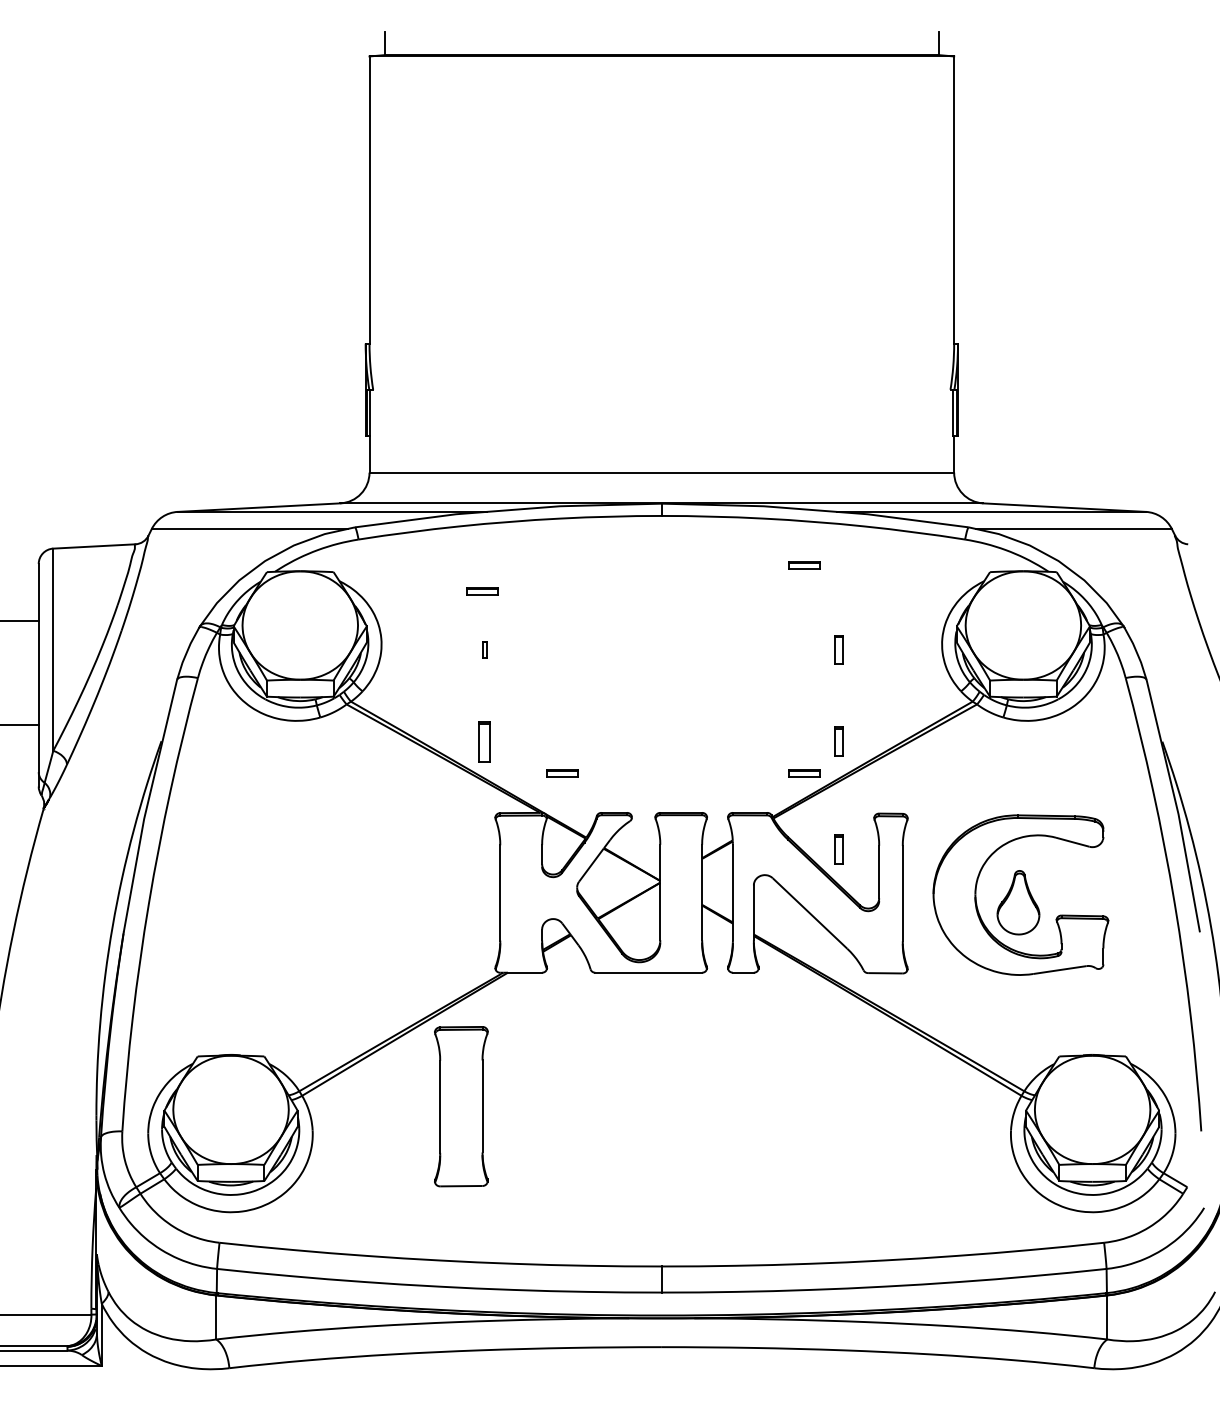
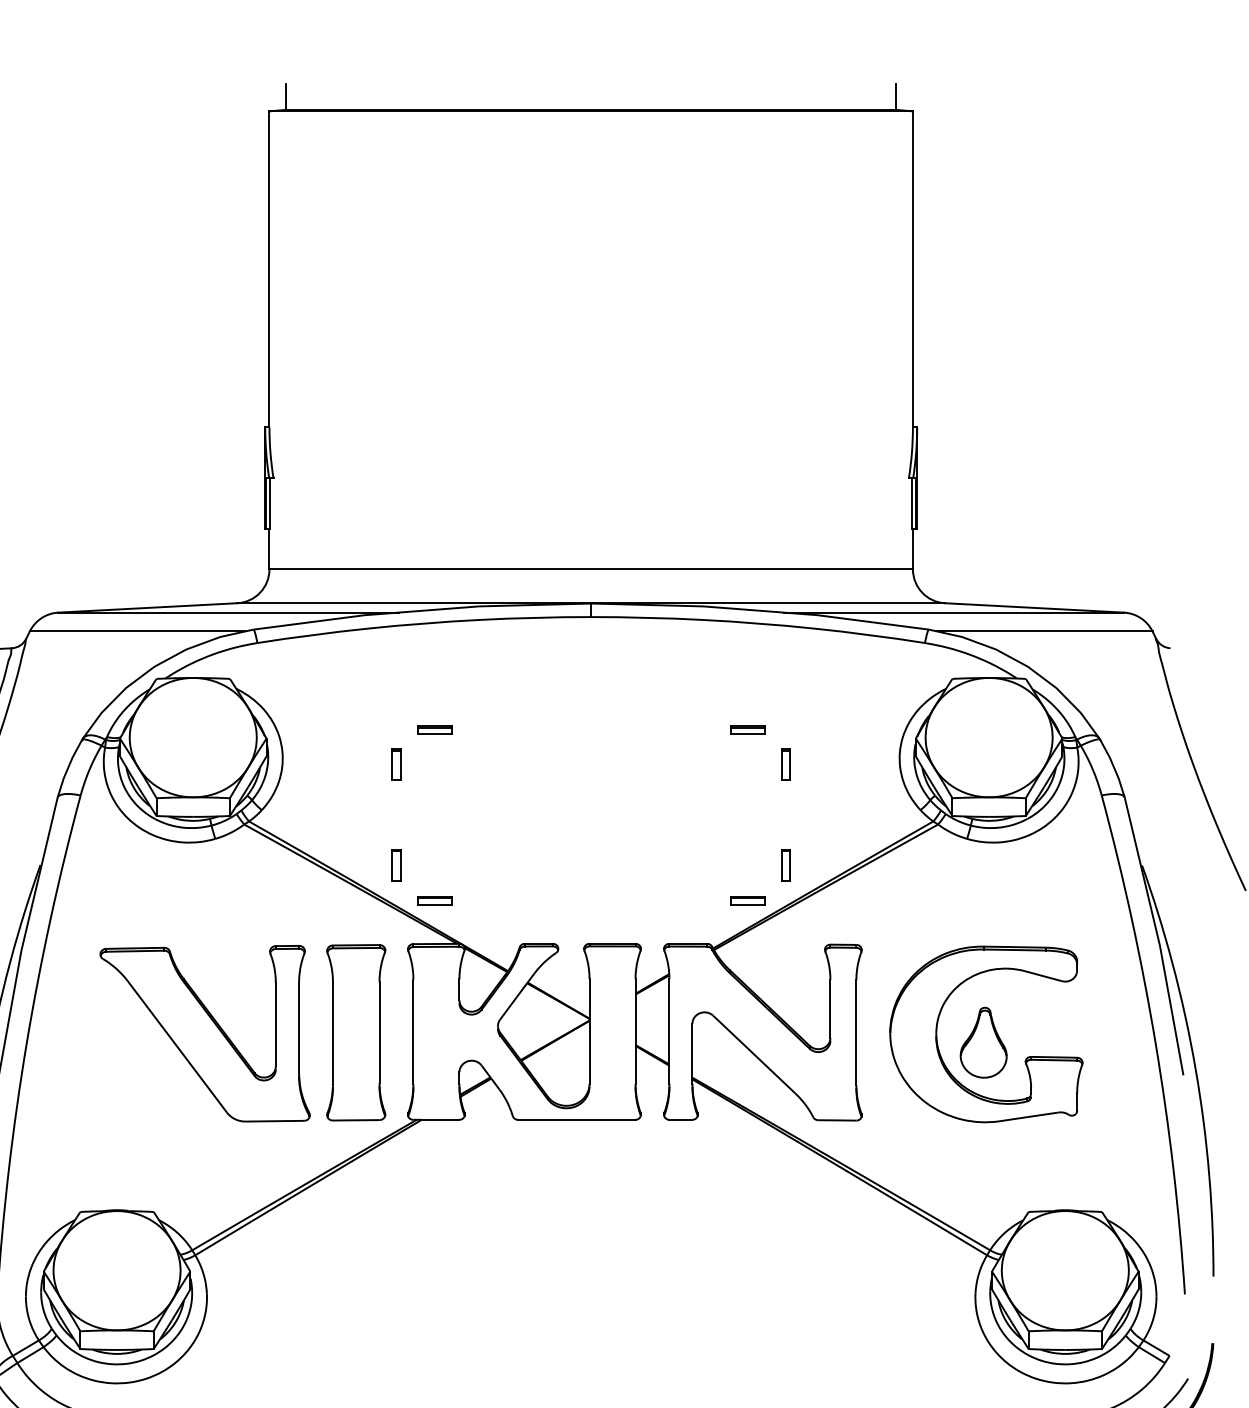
part: (804, 565) -> (748, 729), moved
part: (482, 591) -> (434, 729), moved
part: (484, 649) -> (396, 764), size x1.67
part: (484, 741) -> (396, 865), size x0.71
part: (562, 773) -> (434, 900), moved
part: (838, 849) -> (785, 984), removed
part: (311, 894) -> (205, 1033), added
part: (461, 1106) -> (356, 1032), moved

